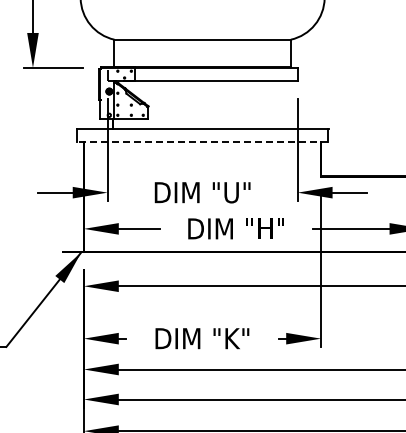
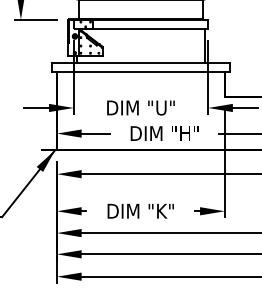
line: (292, 104) -> (204, 45), added
line: (202, 142) -> (140, 72), dashed -> solid

